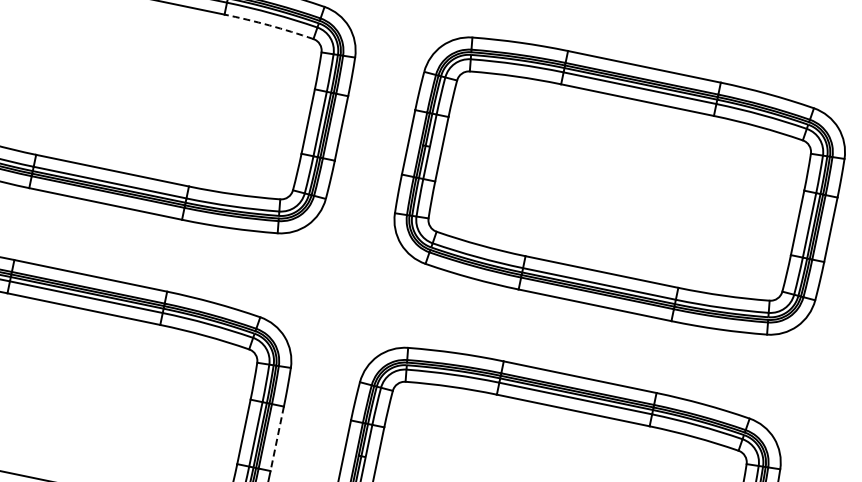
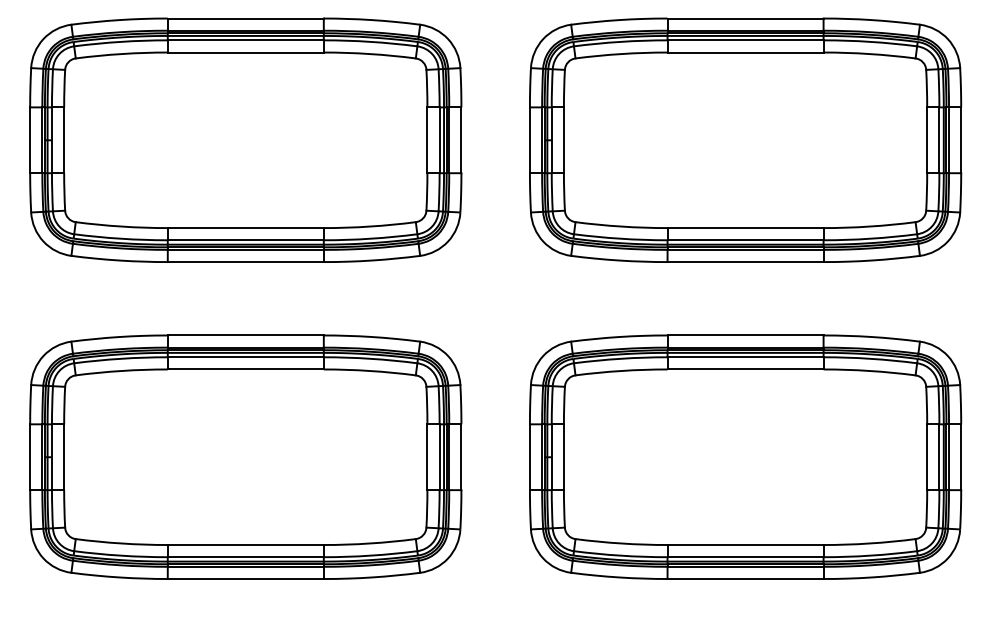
arc: (268, 25) -> (369, 54), dashed -> solid
line: (277, 439) -> (461, 457), dashed -> solid

